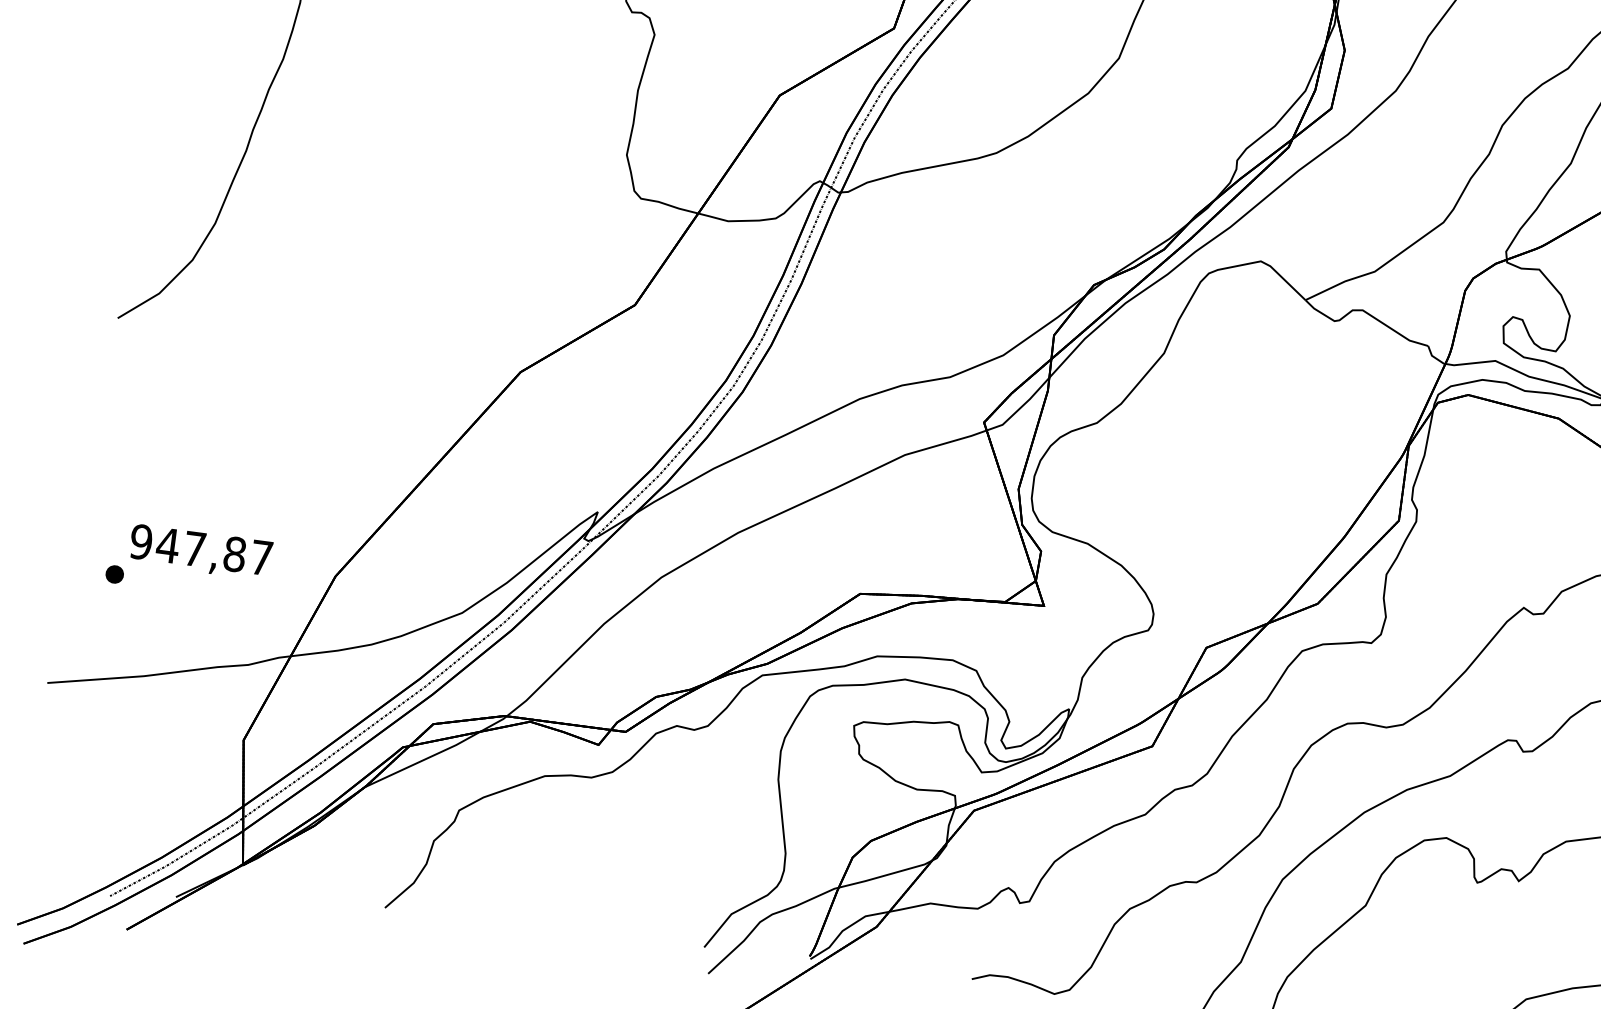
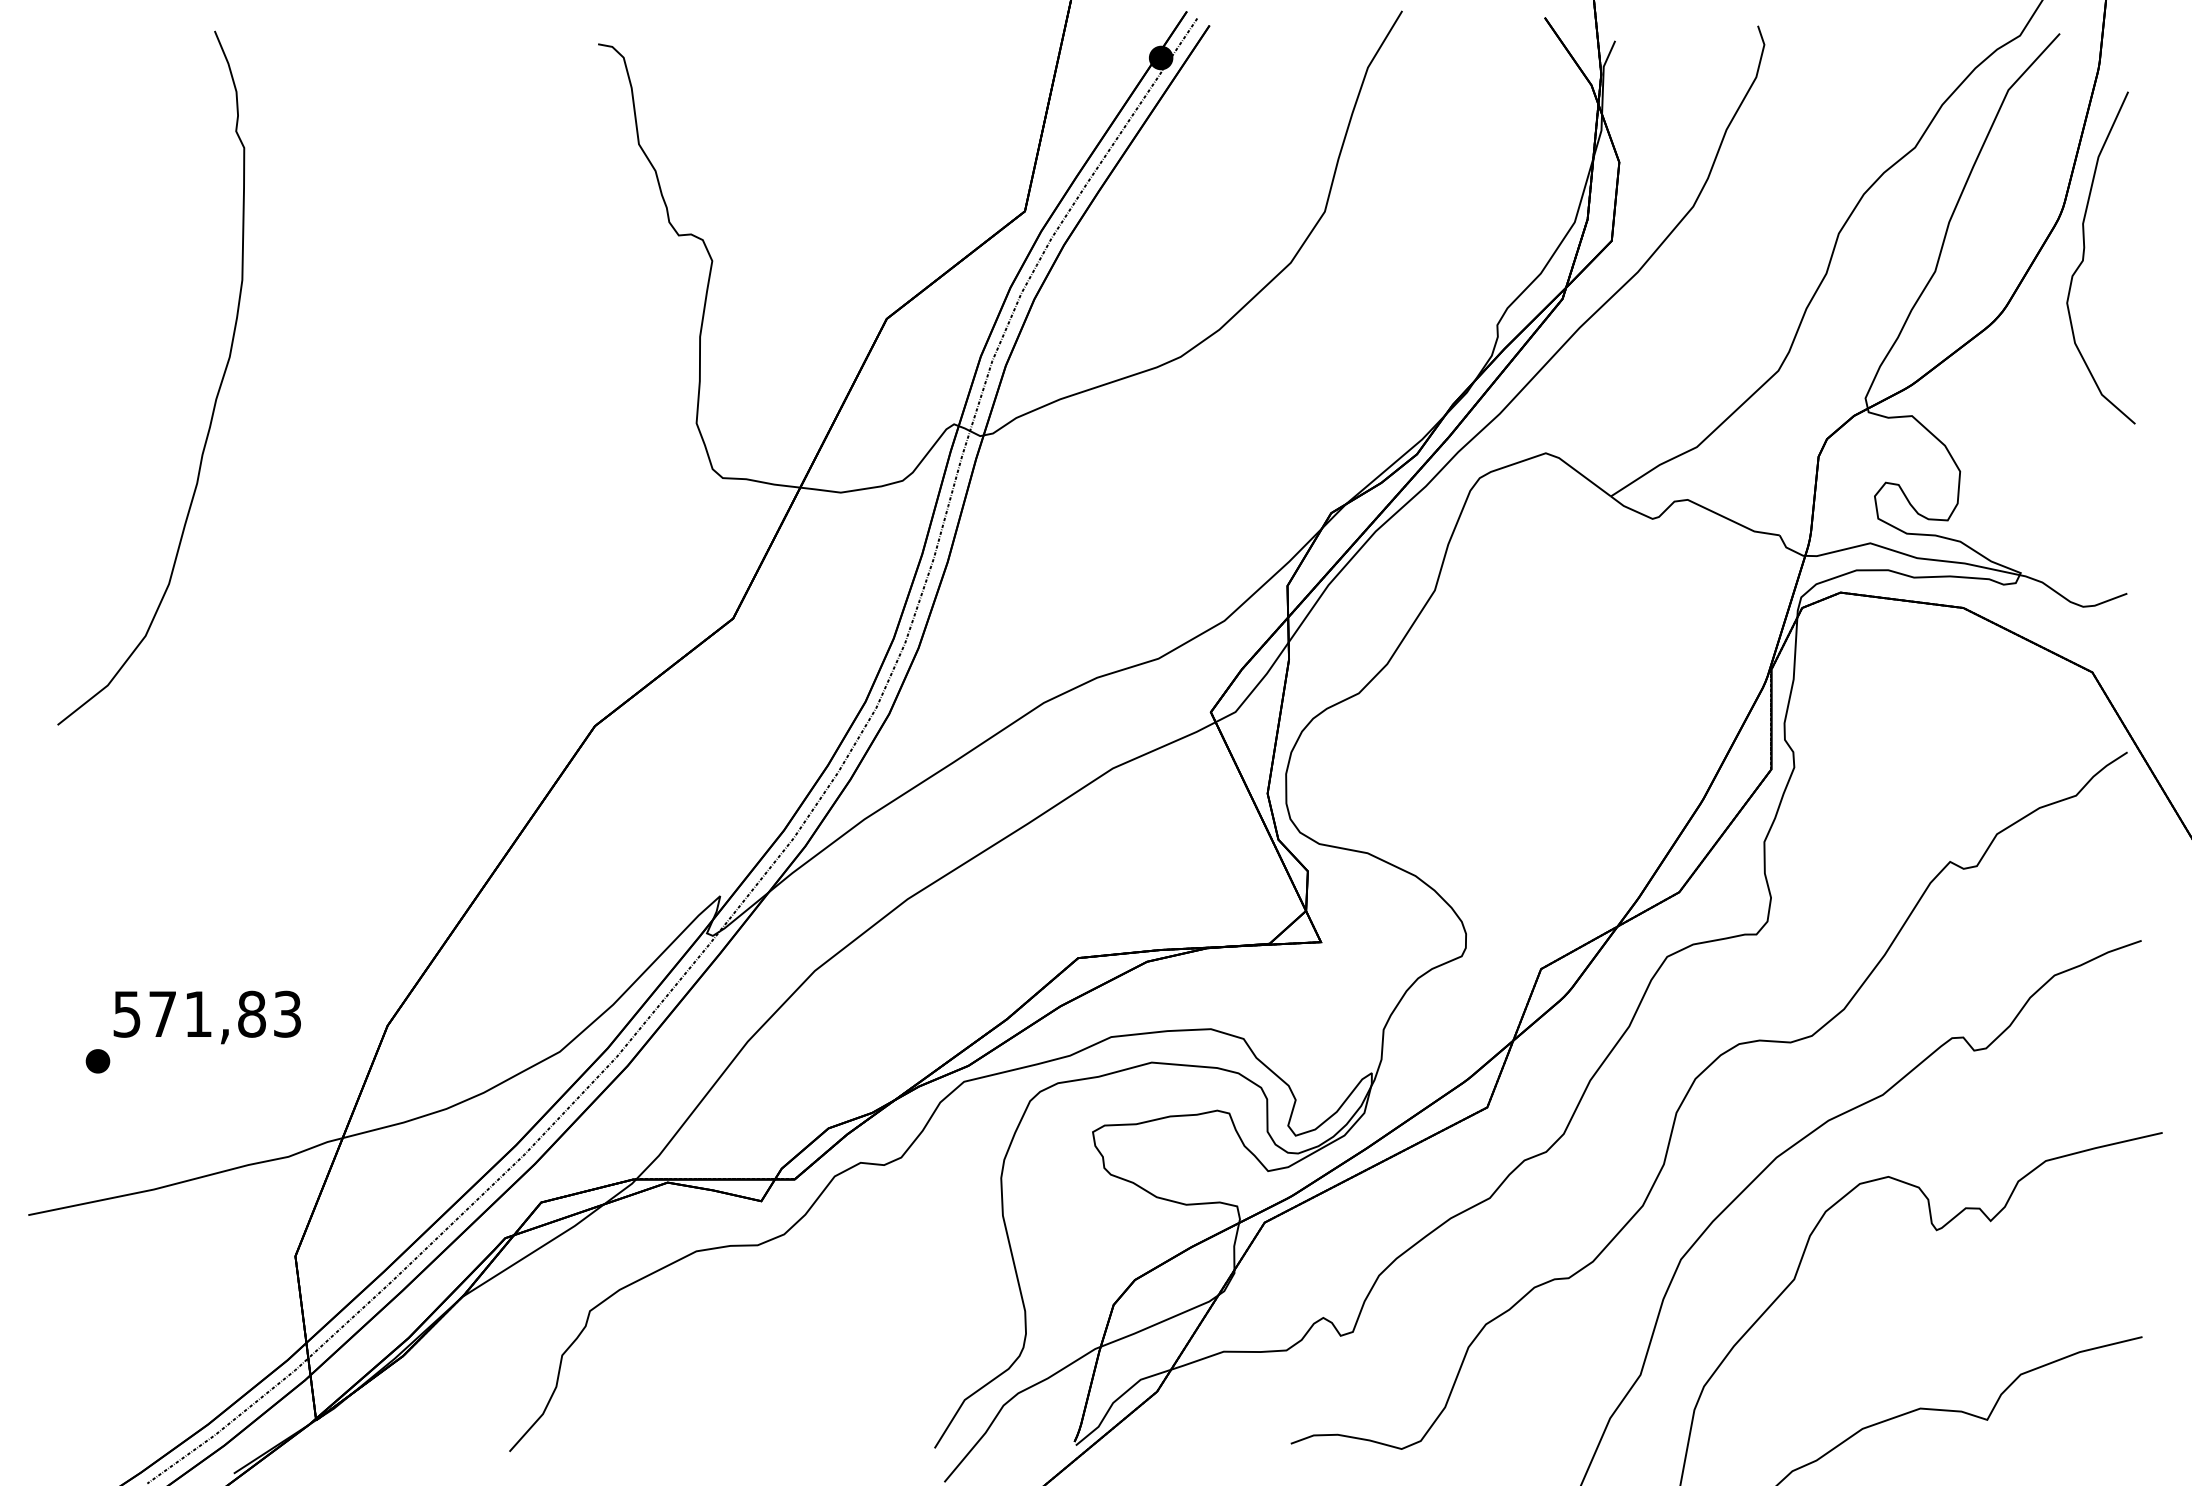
text: (200, 549) -> (206, 1013), 947,87 -> 571,83

